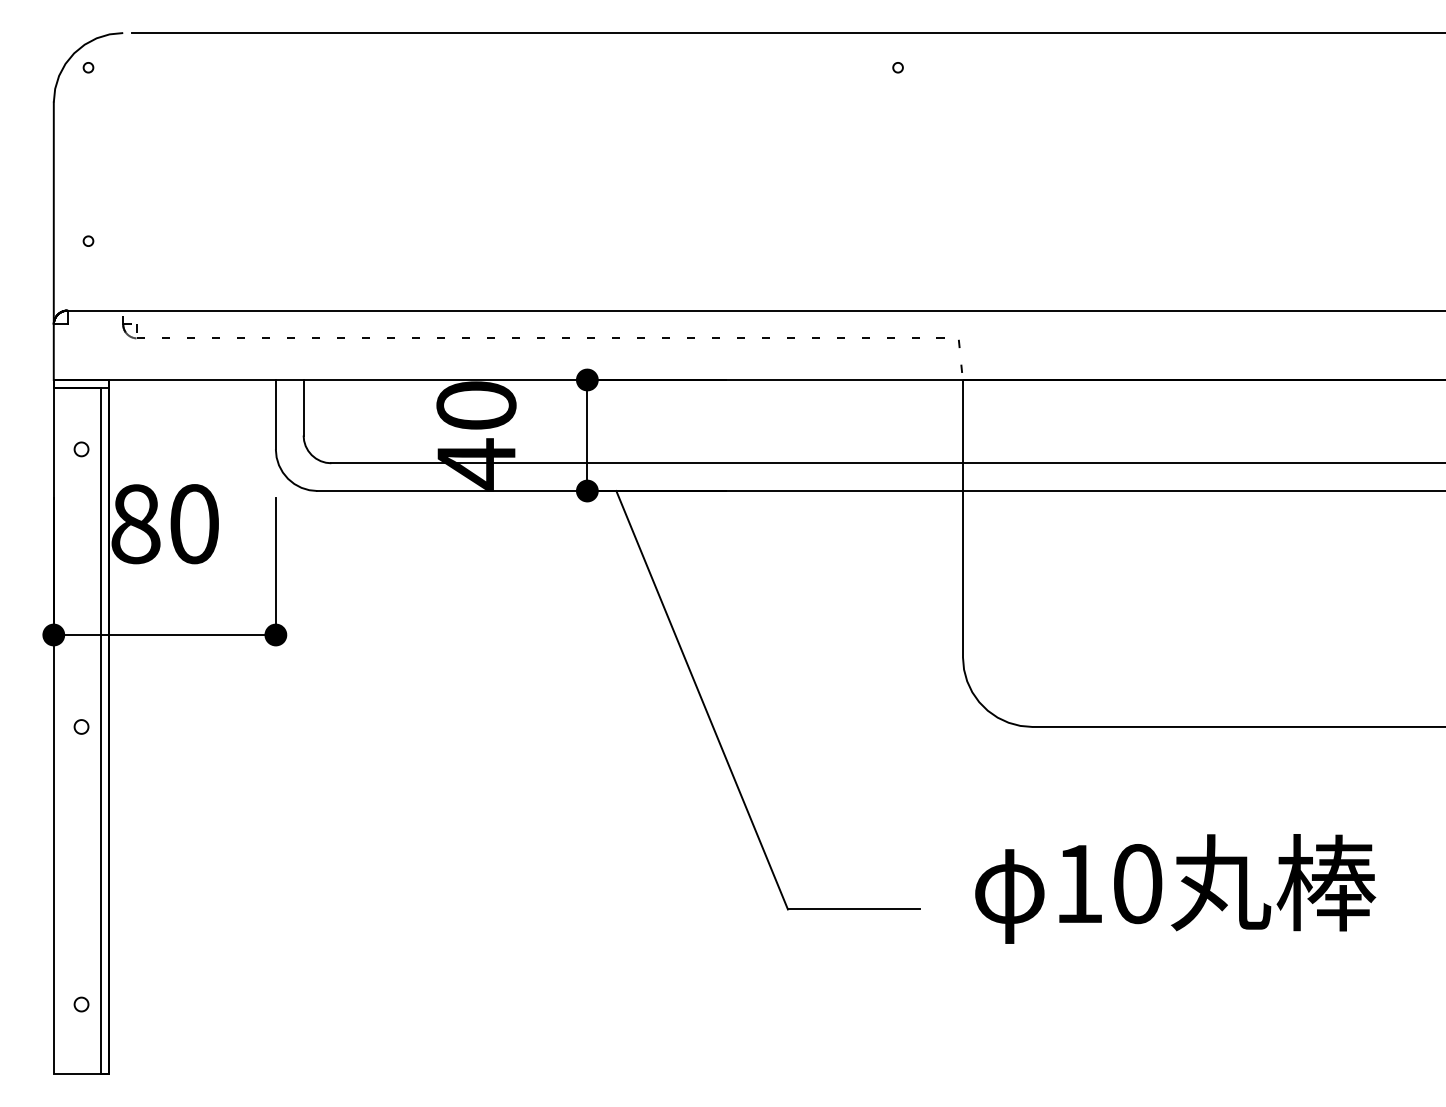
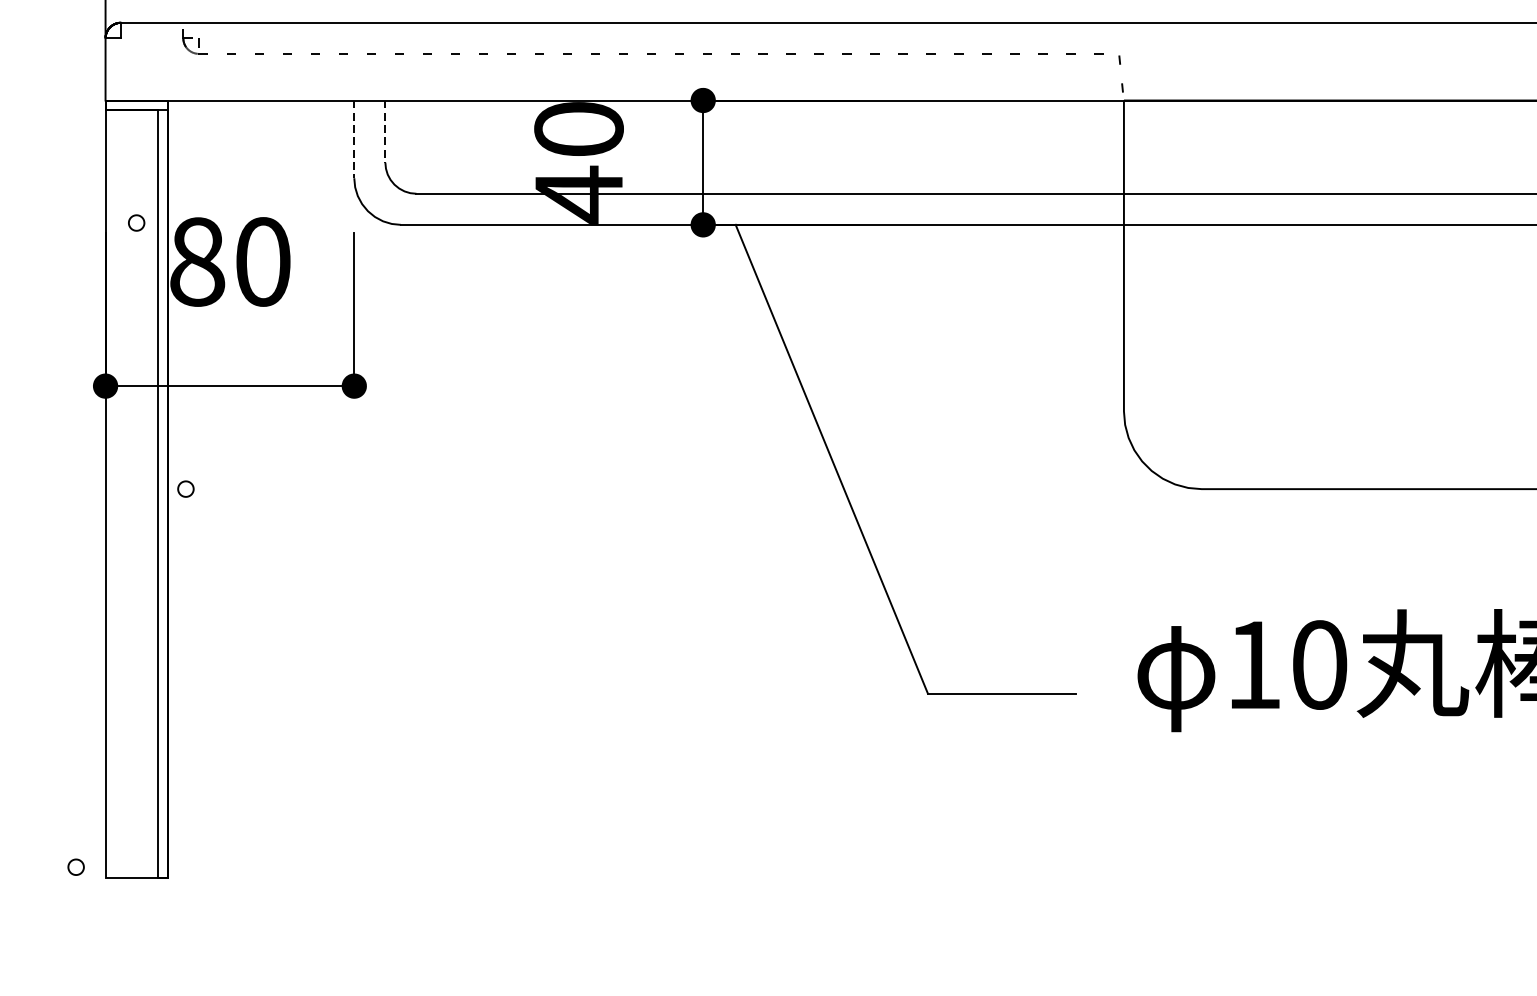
line: (303, 407) -> (385, 131), solid -> dashed
line: (275, 414) -> (353, 139), solid -> dashed
part: (81, 449) -> (136, 223), moved
part: (81, 726) -> (185, 488), moved
part: (81, 1004) -> (76, 867), moved

